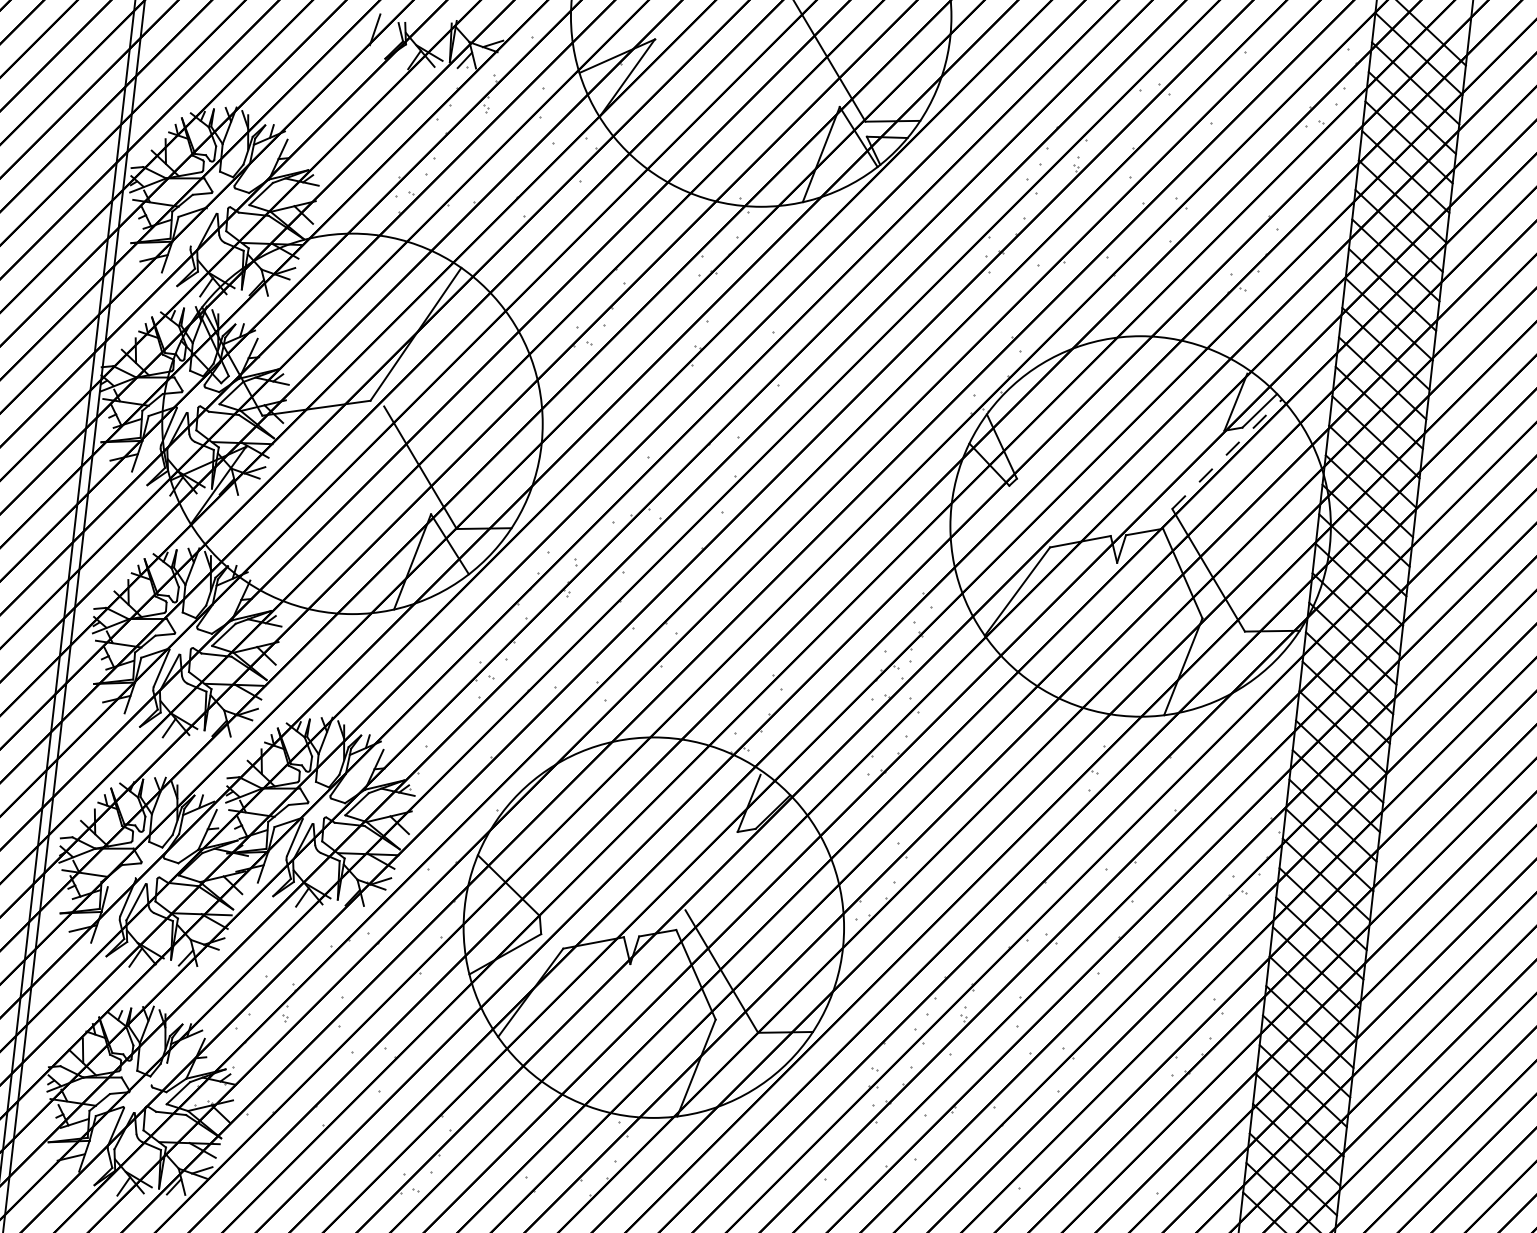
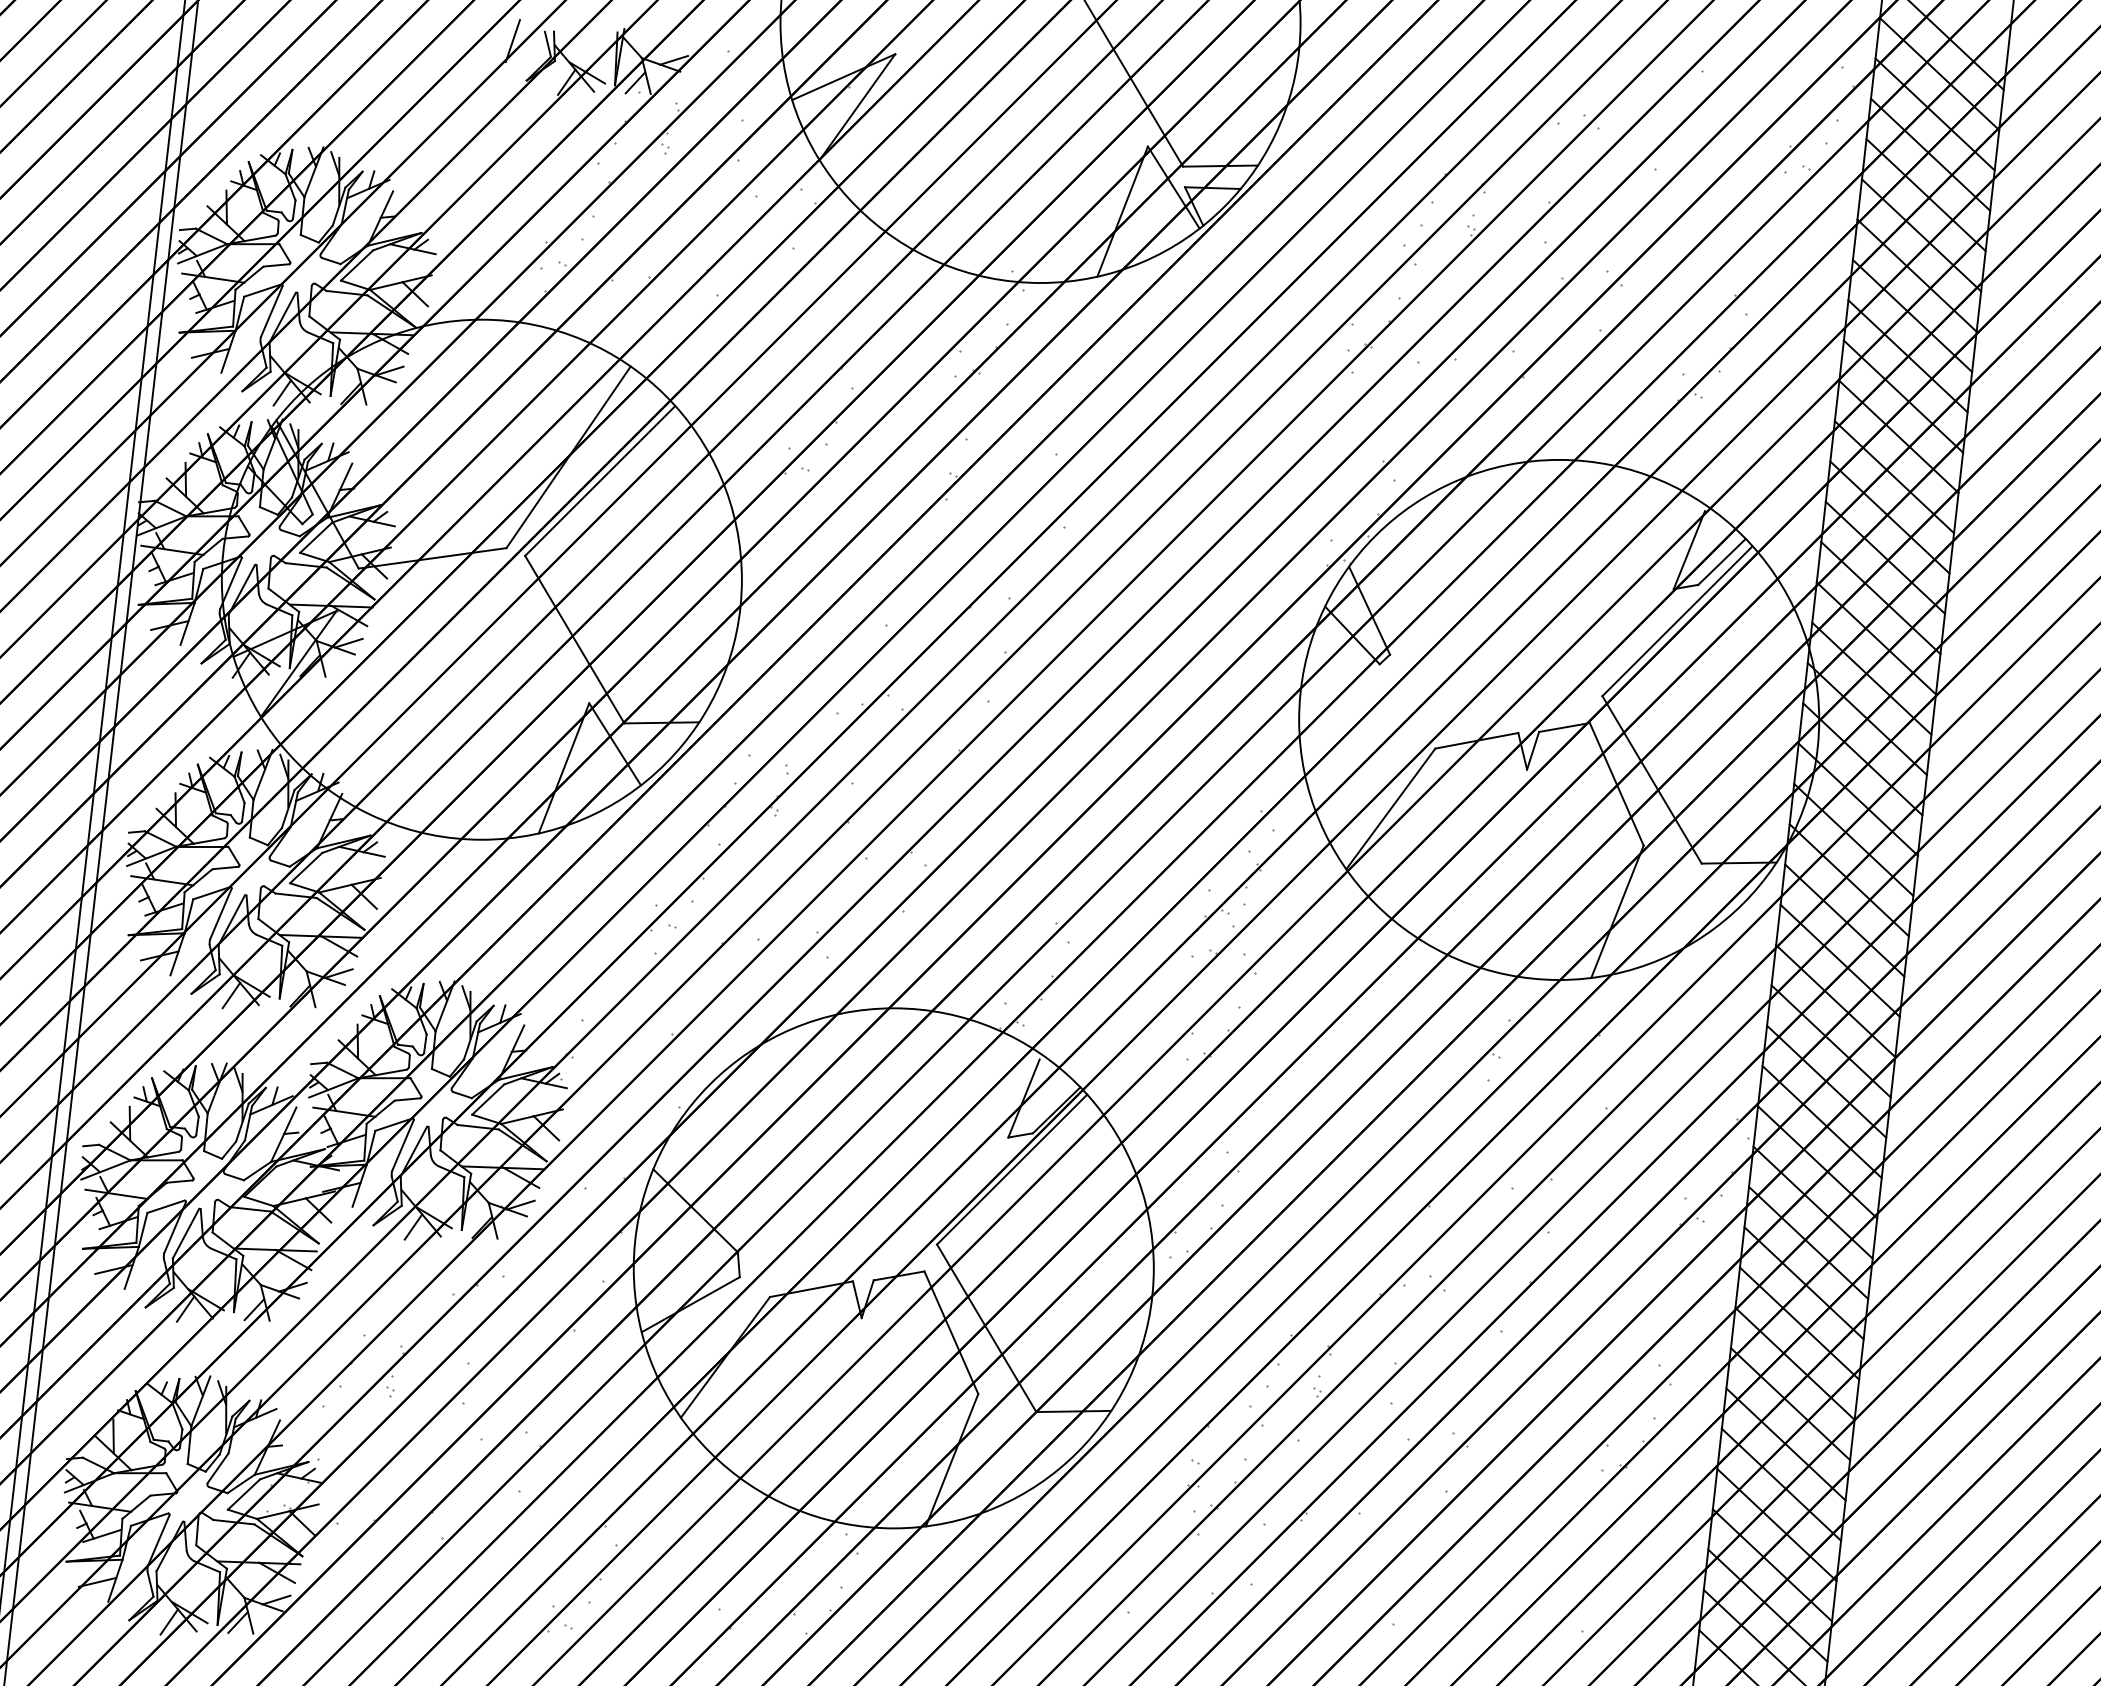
line: (198, 227) -> (271, 311), added
line: (439, 351) -> (600, 480), added
line: (1227, 453) -> (1677, 620), dashed -> solid
line: (740, 855) -> (1012, 1169), added
line: (121, 882) -> (165, 1206), added
line: (159, 1073) -> (217, 1467), added

